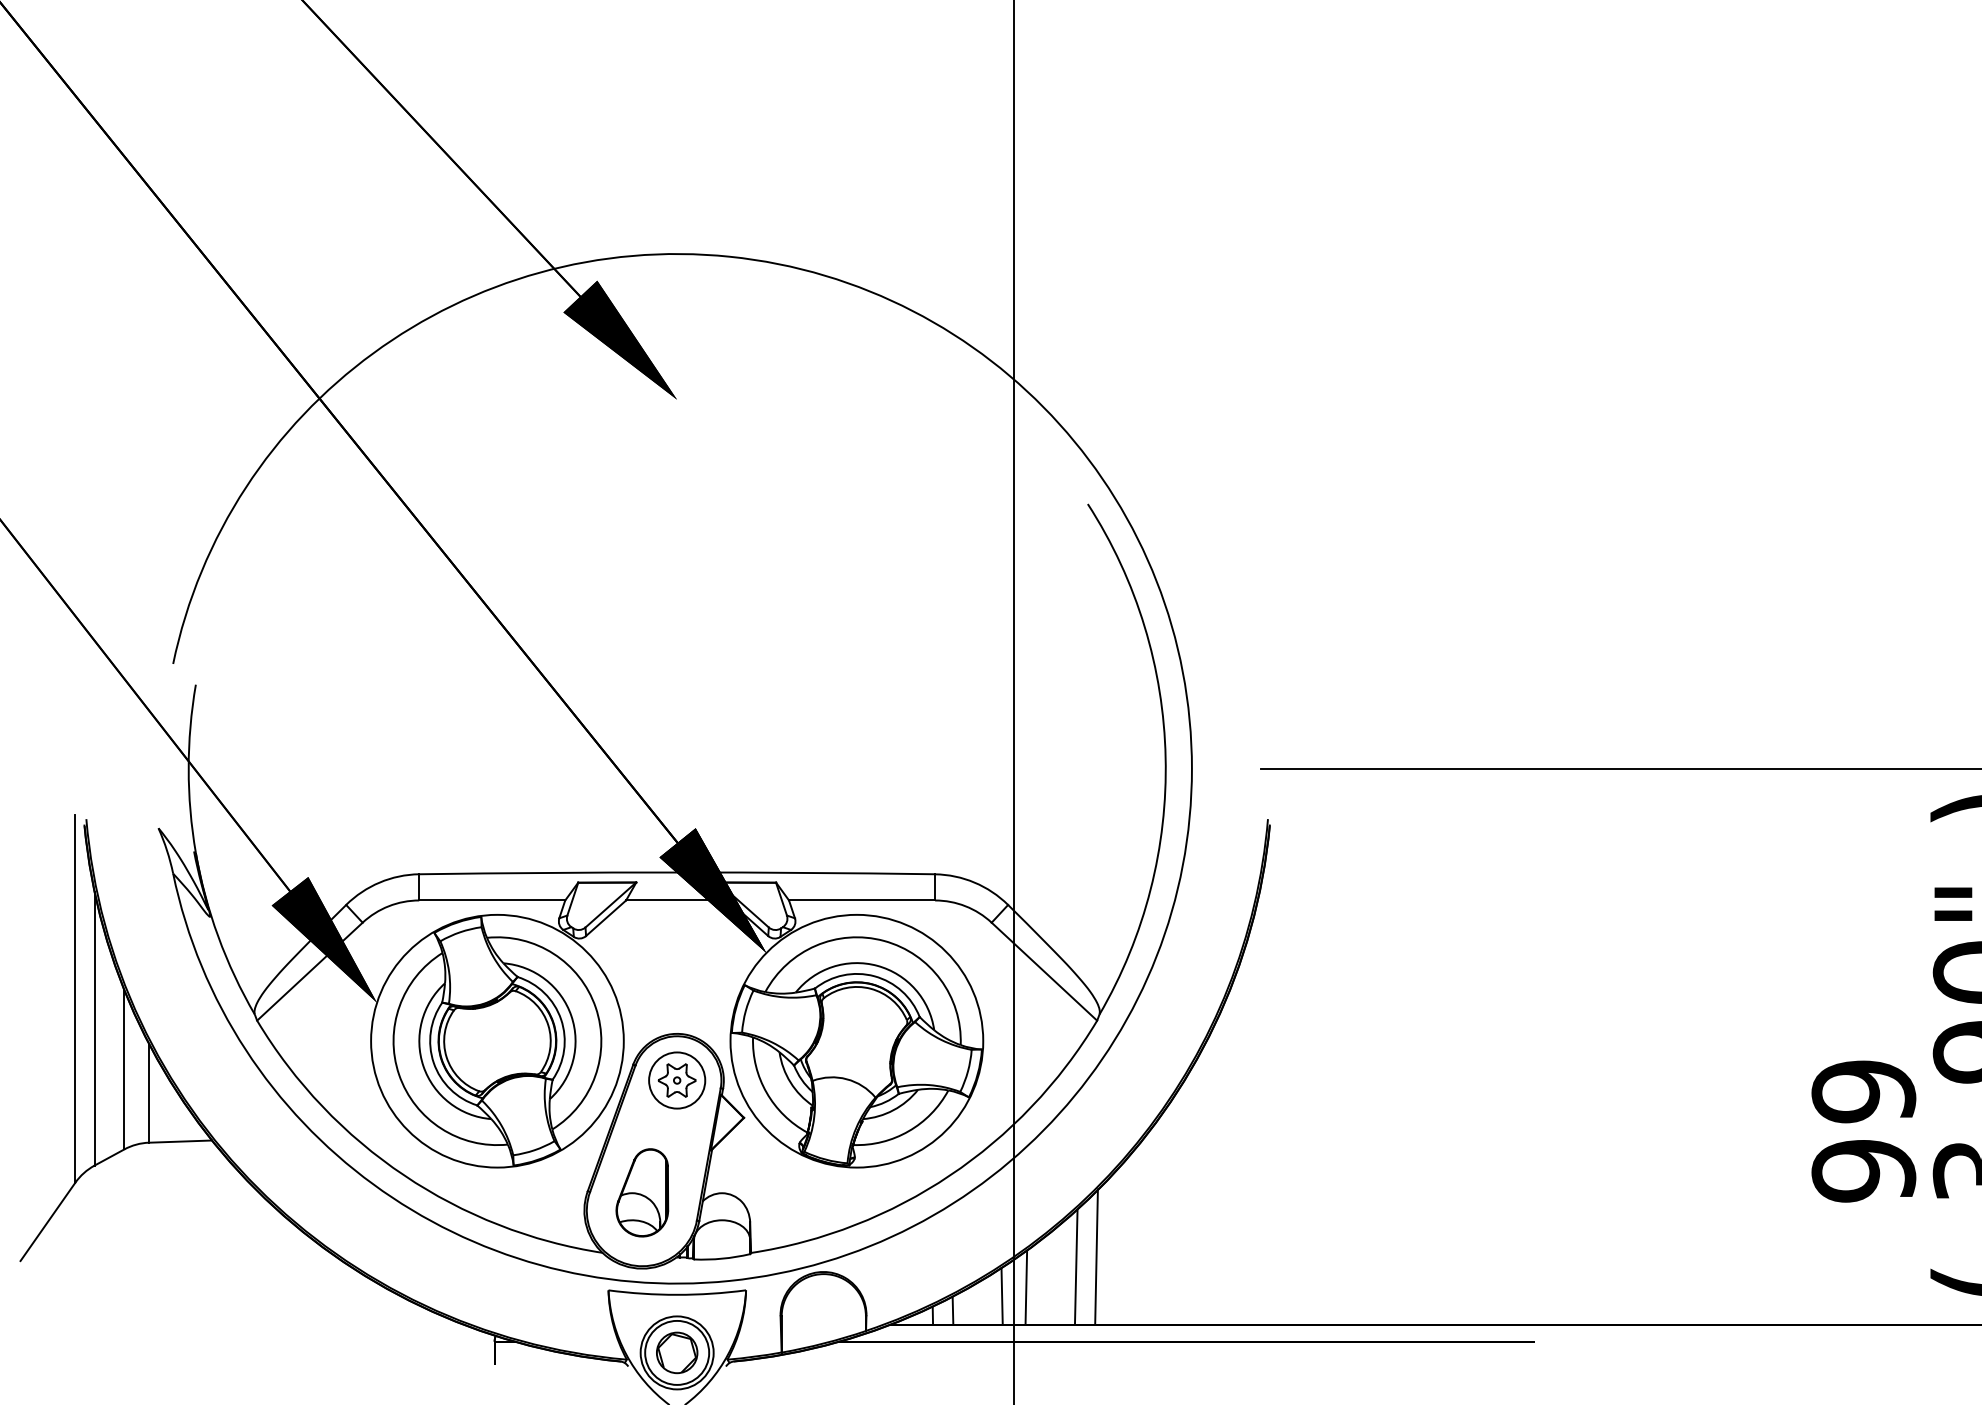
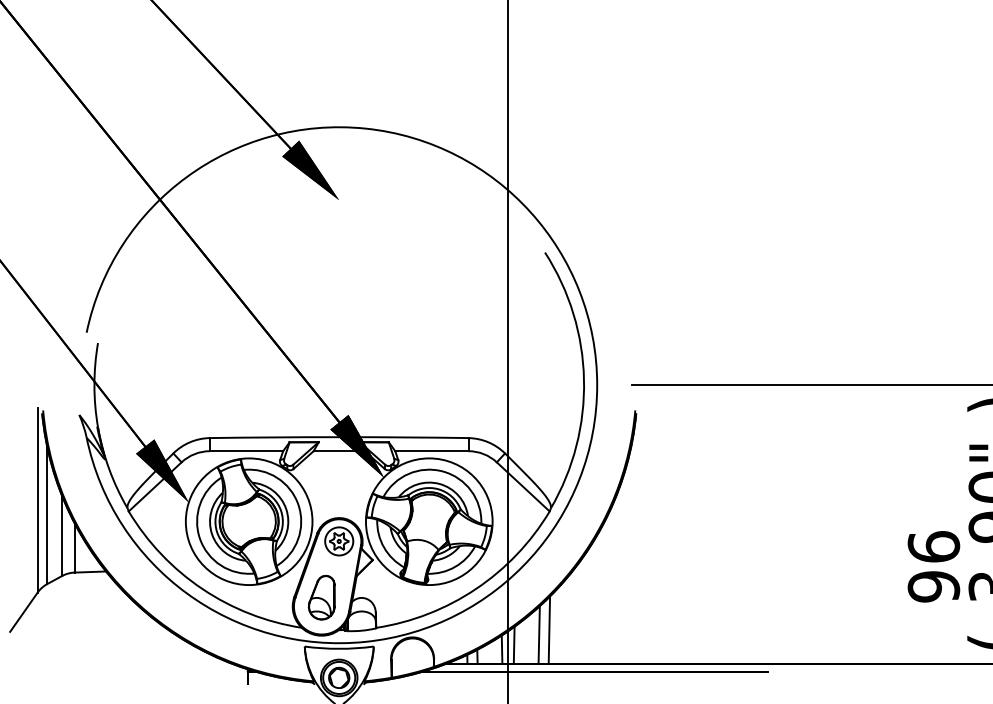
text: (1863, 1090) -> (933, 546), 99 -> 96

